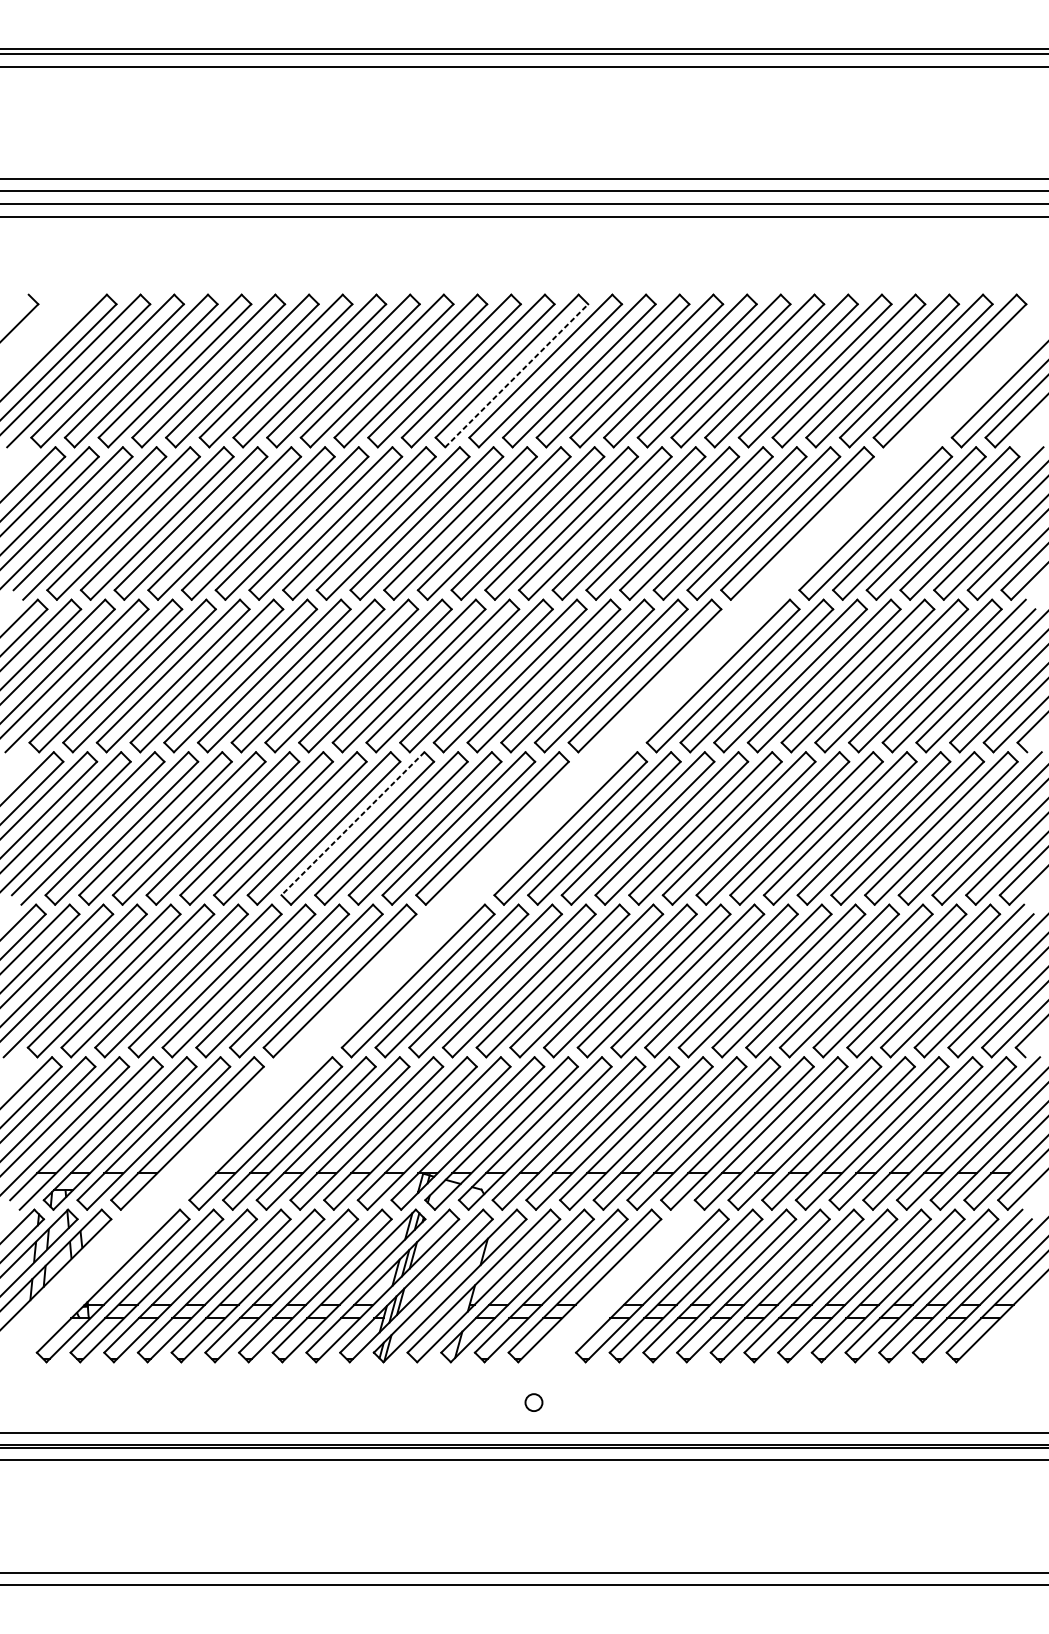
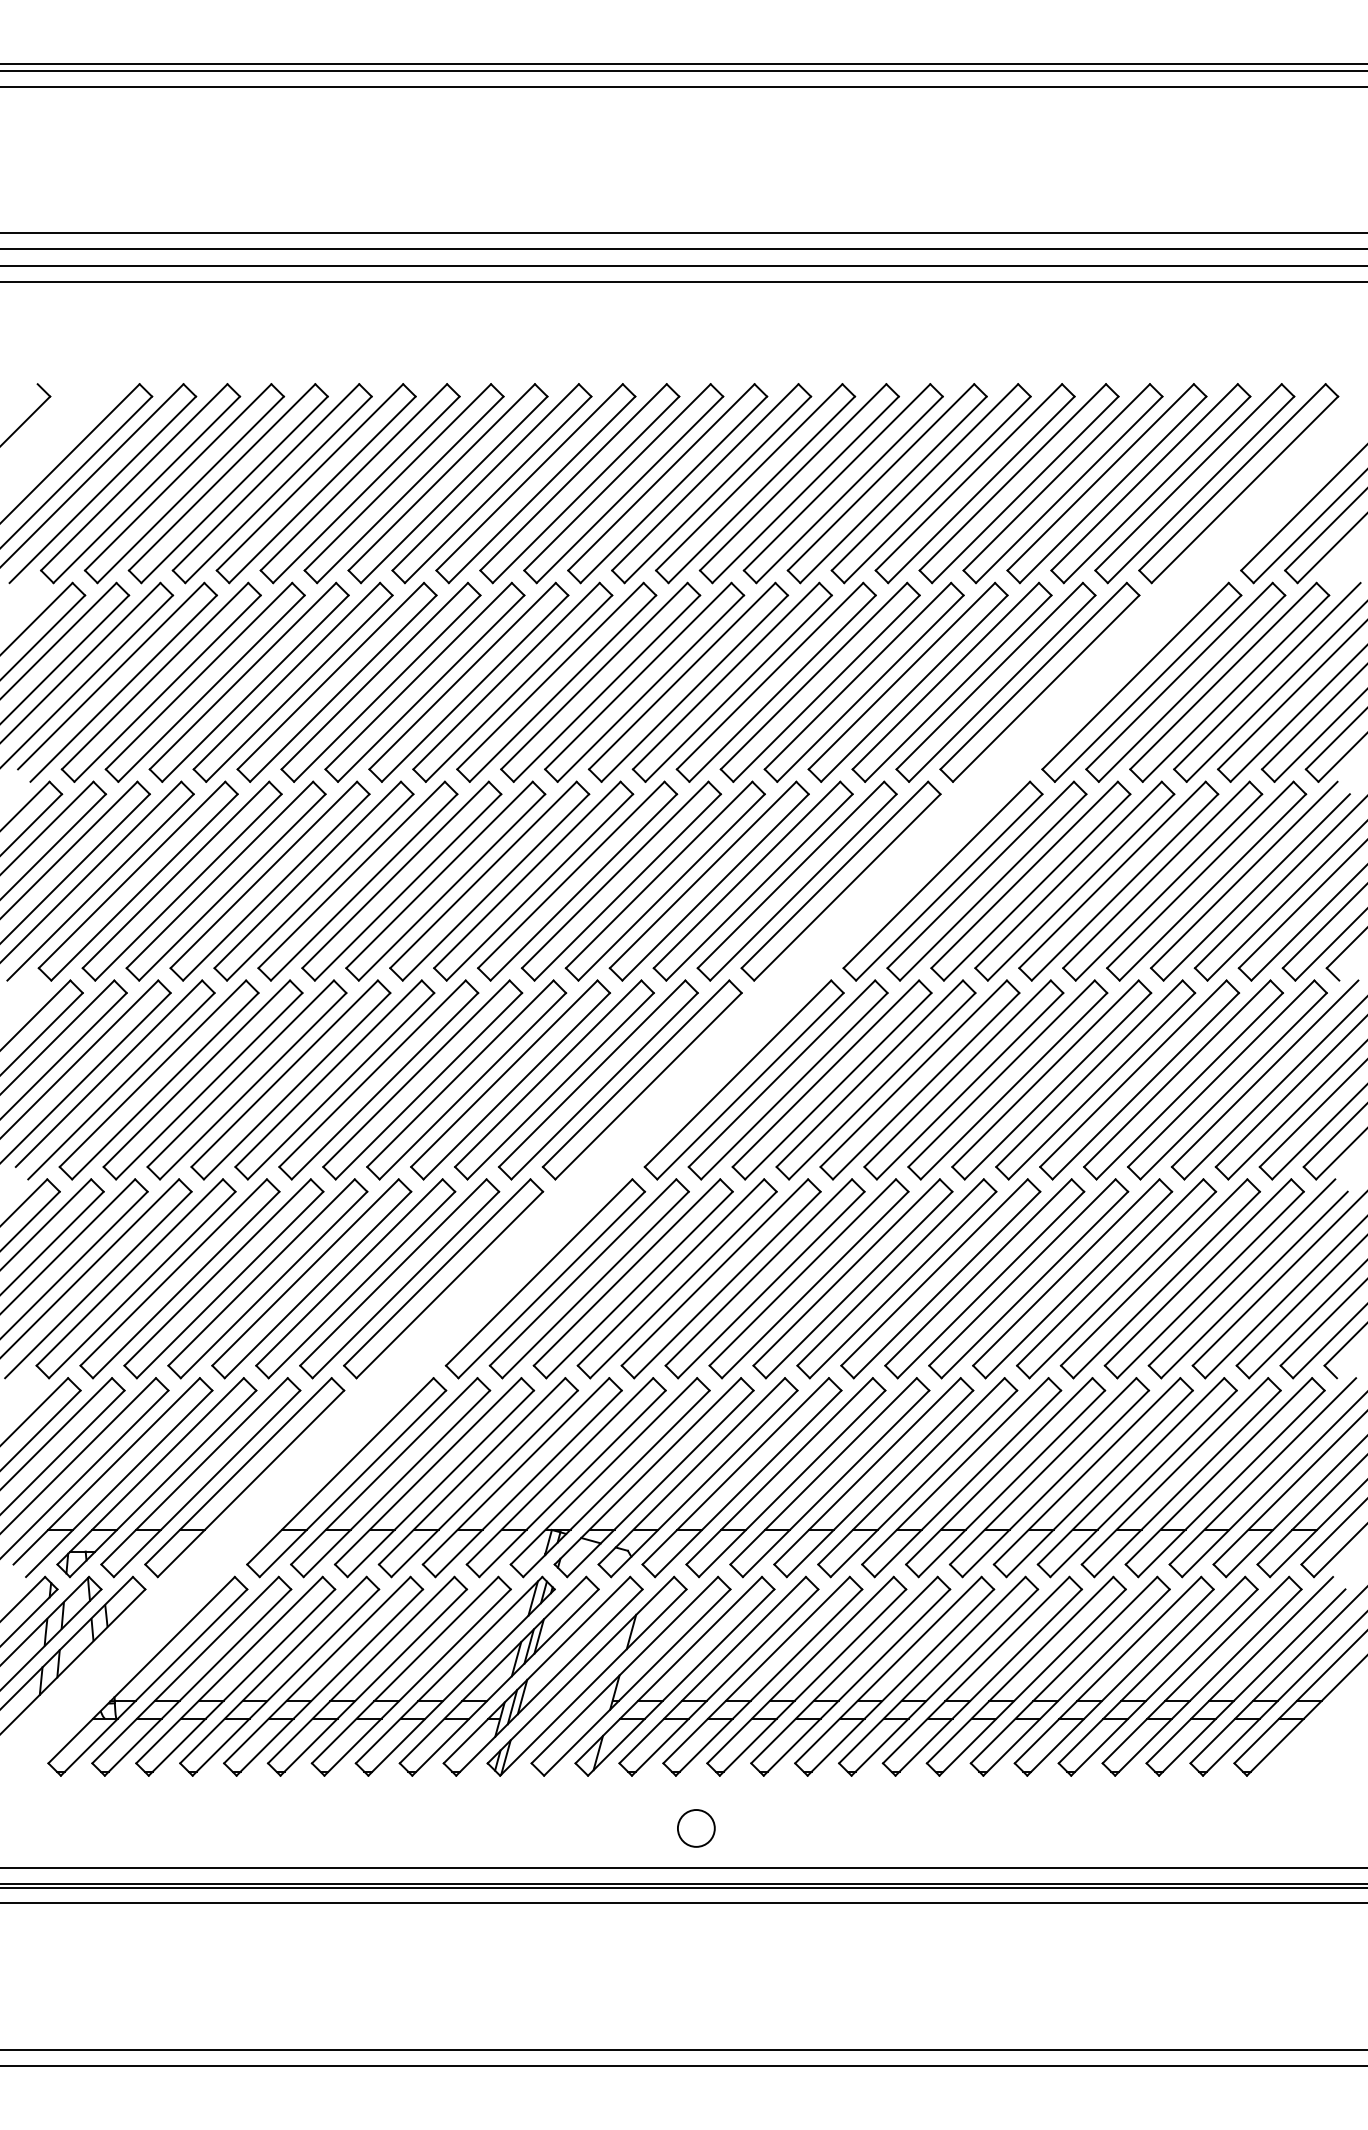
line: (516, 375) -> (673, 489), dashed -> solid
line: (353, 823) -> (460, 1073), dashed -> solid
part: (618, 1285) -> (806, 1675), added
circle: (533, 1402) -> (695, 1828), size x1.67

